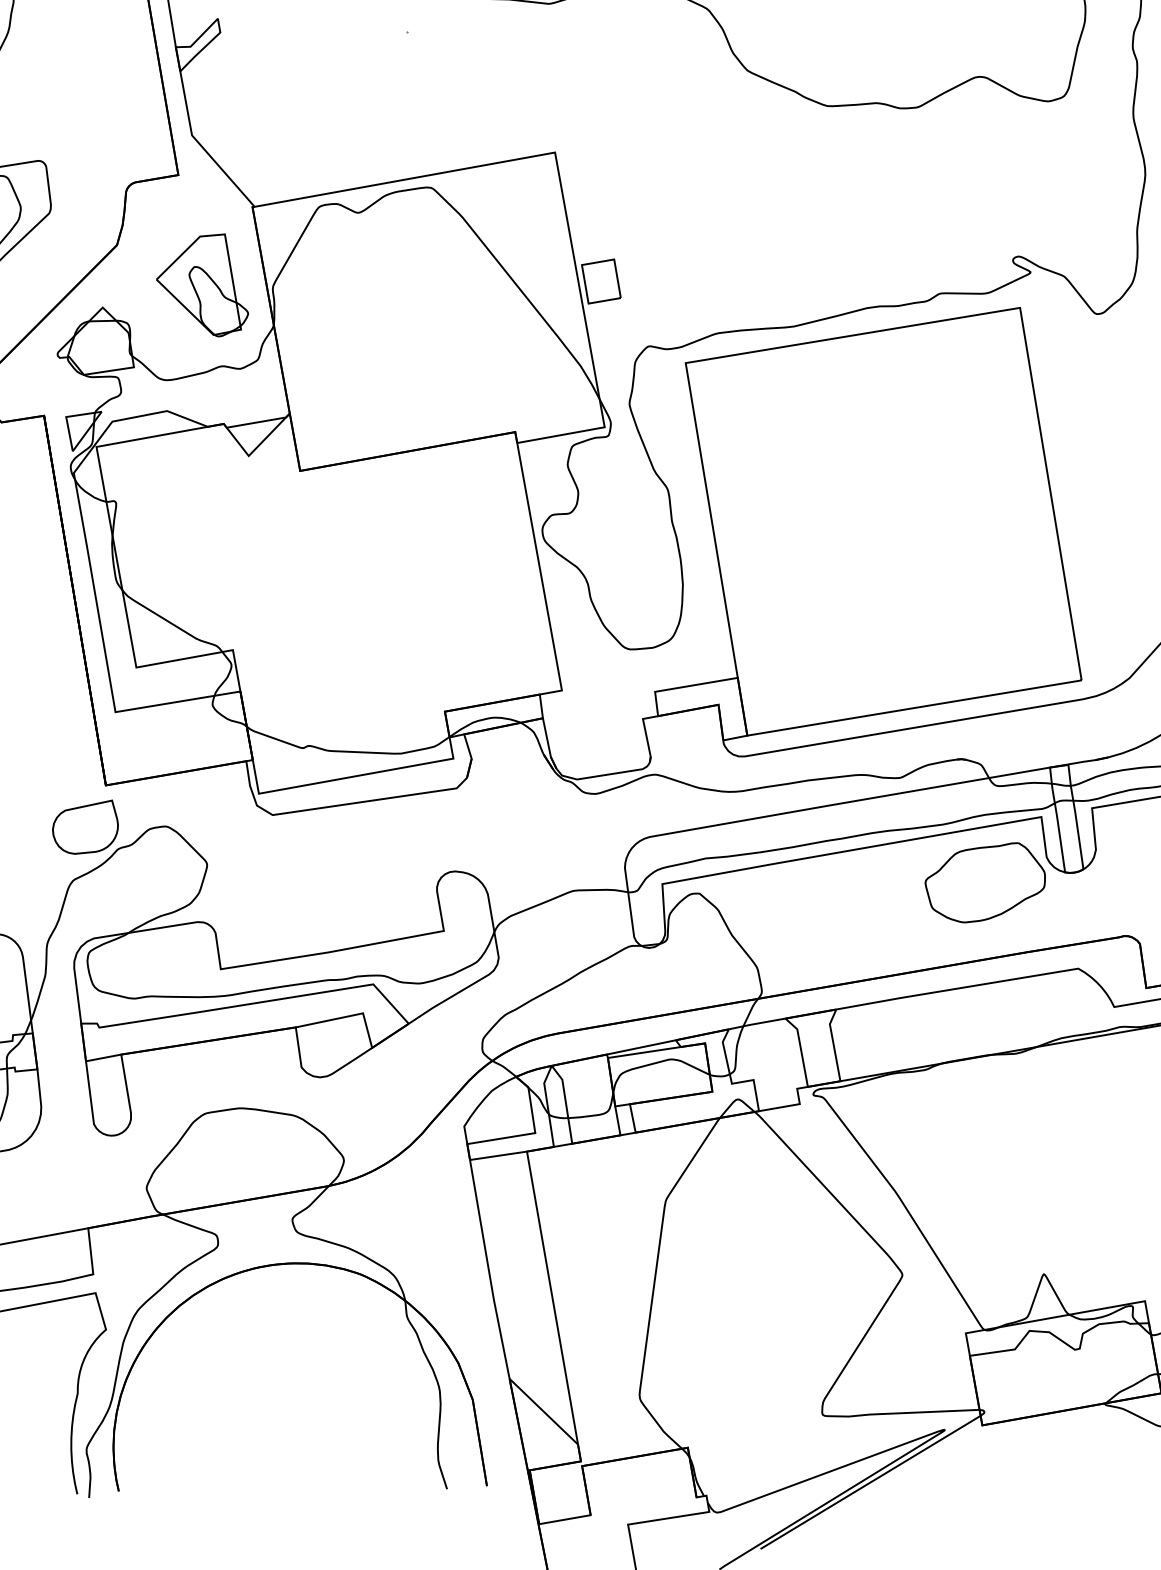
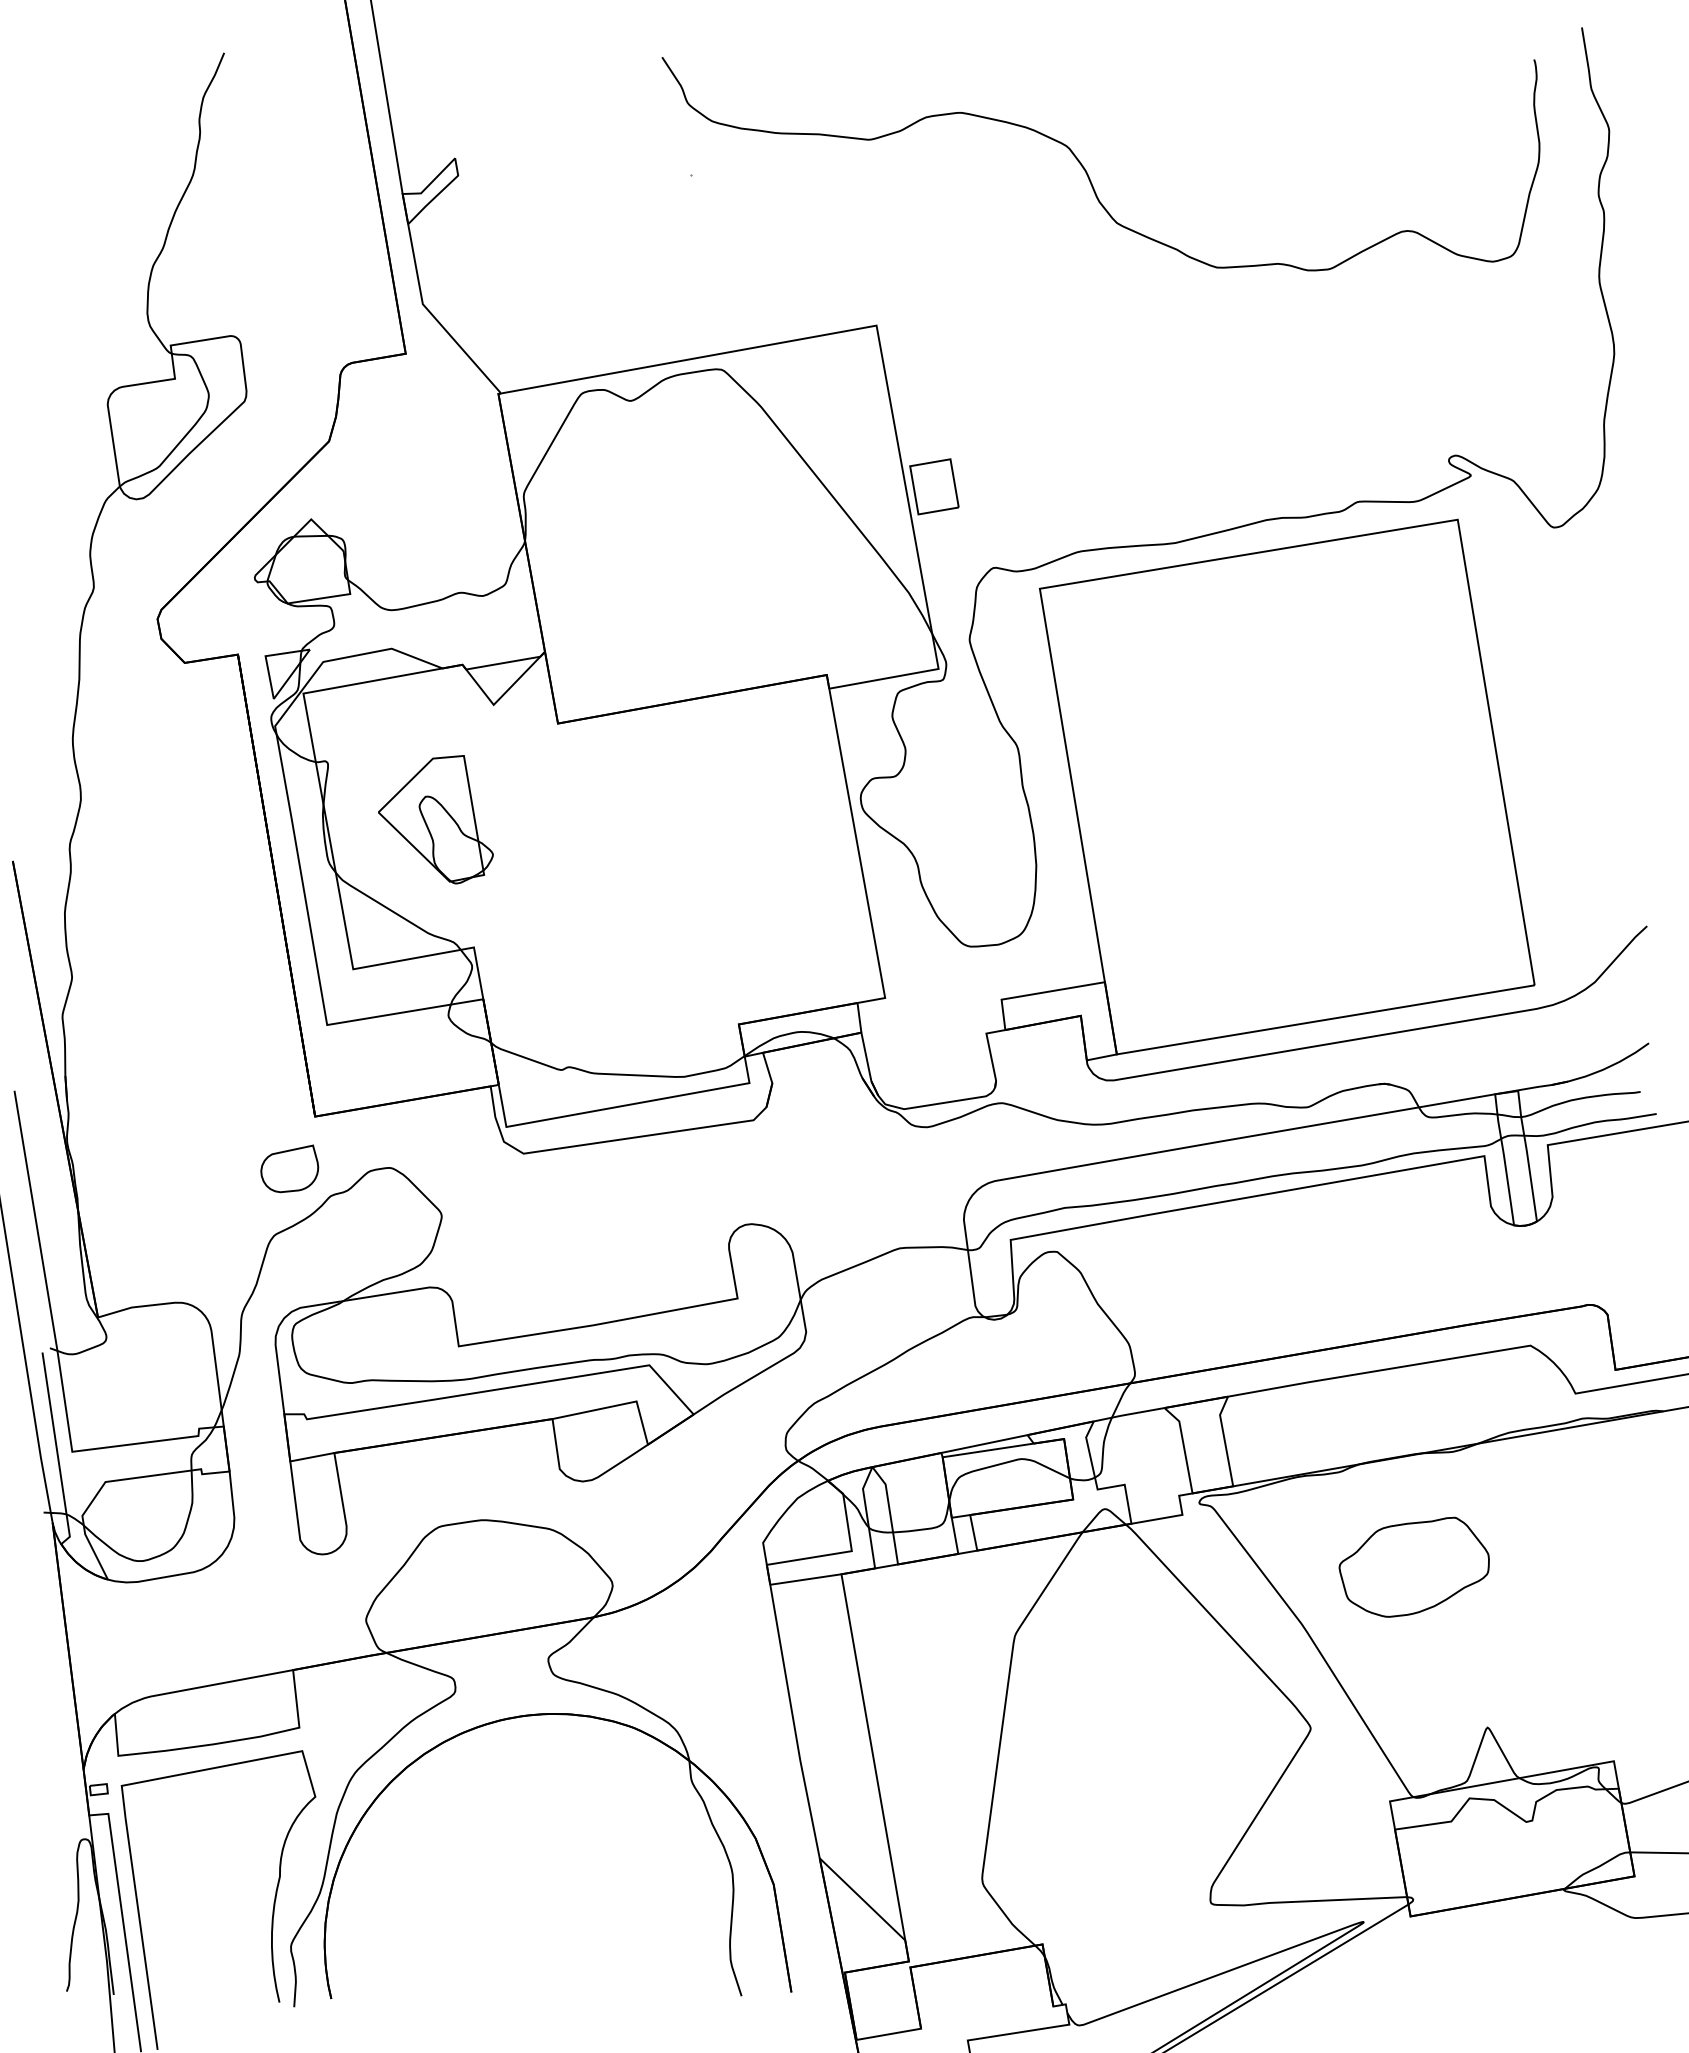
part: (202, 285) -> (435, 819), moved
part: (85, 826) -> (289, 1168), size x0.7
part: (984, 882) -> (1413, 1566), moved

